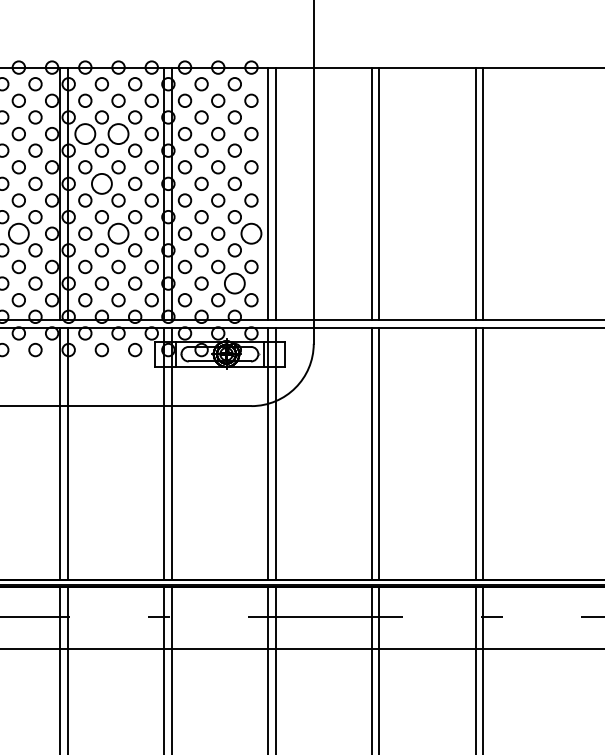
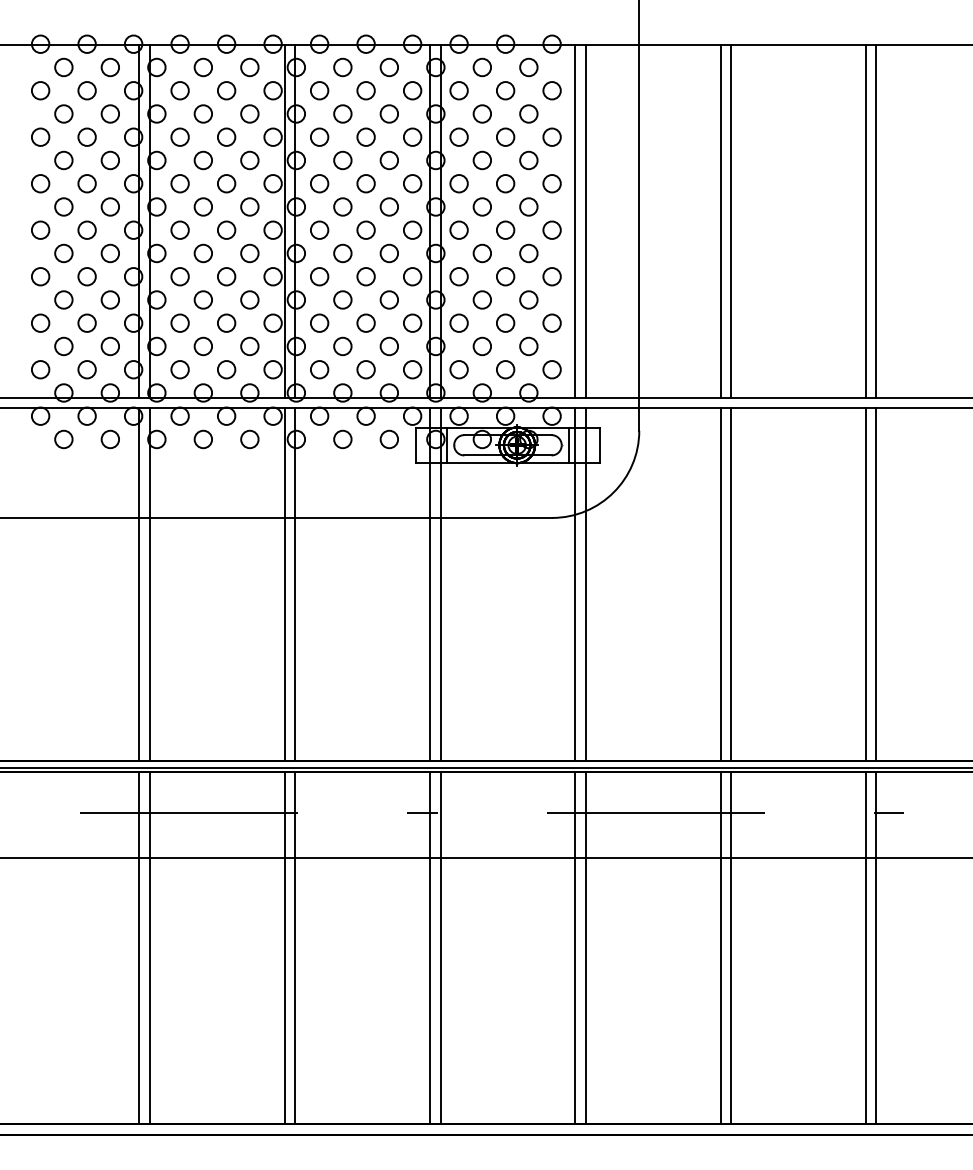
circle: (85, 133) -> (319, 136), size x0.62
circle: (118, 133) -> (365, 136), size x0.62
circle: (101, 183) -> (342, 206), size x0.62
circle: (18, 233) -> (226, 276), size x0.62
circle: (118, 233) -> (365, 276), size x0.62
circle: (251, 233) -> (551, 276), size x0.62
circle: (234, 283) -> (528, 346), size x0.62

